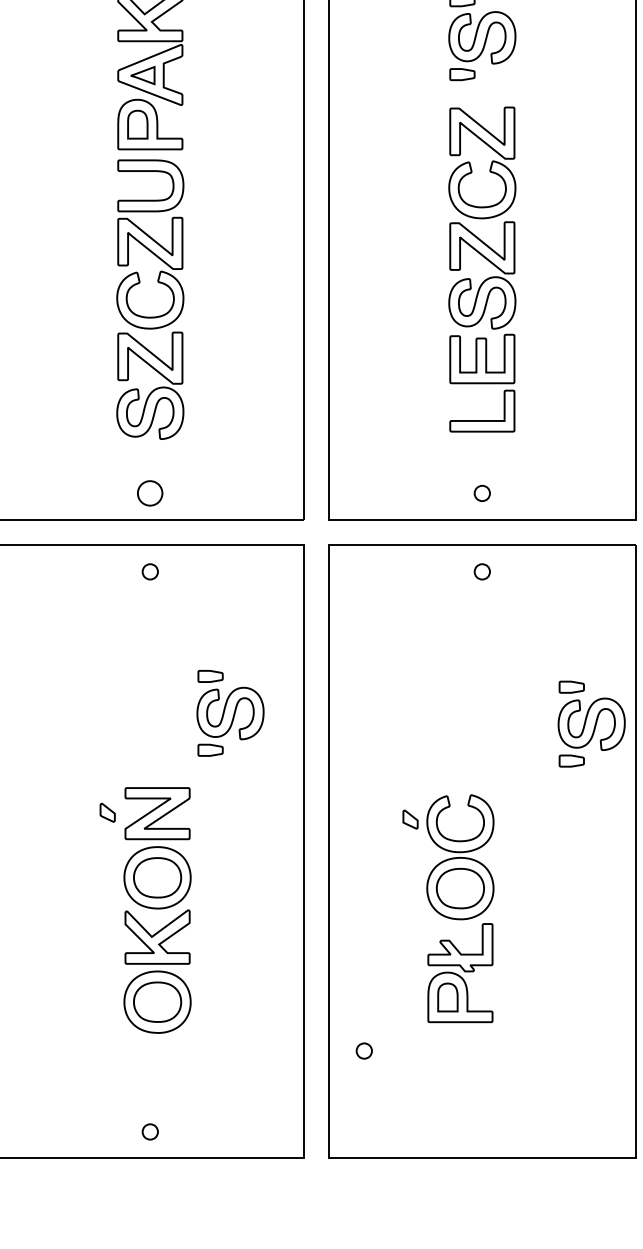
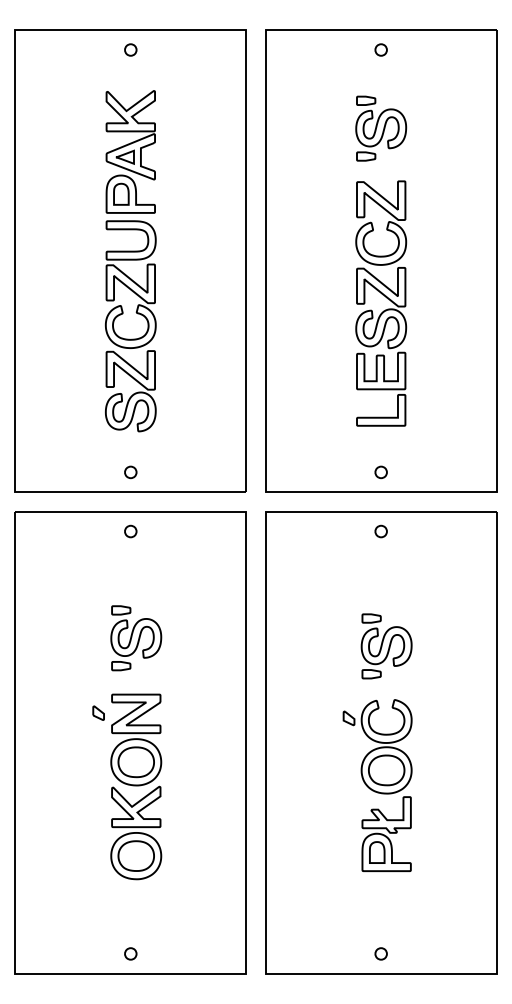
part: (149, 493) -> (130, 472), size x0.62
part: (230, 713) -> (136, 638), moved
part: (591, 724) -> (386, 646), moved
part: (448, 908) -> (377, 785), moved
part: (363, 1050) -> (380, 953), moved

